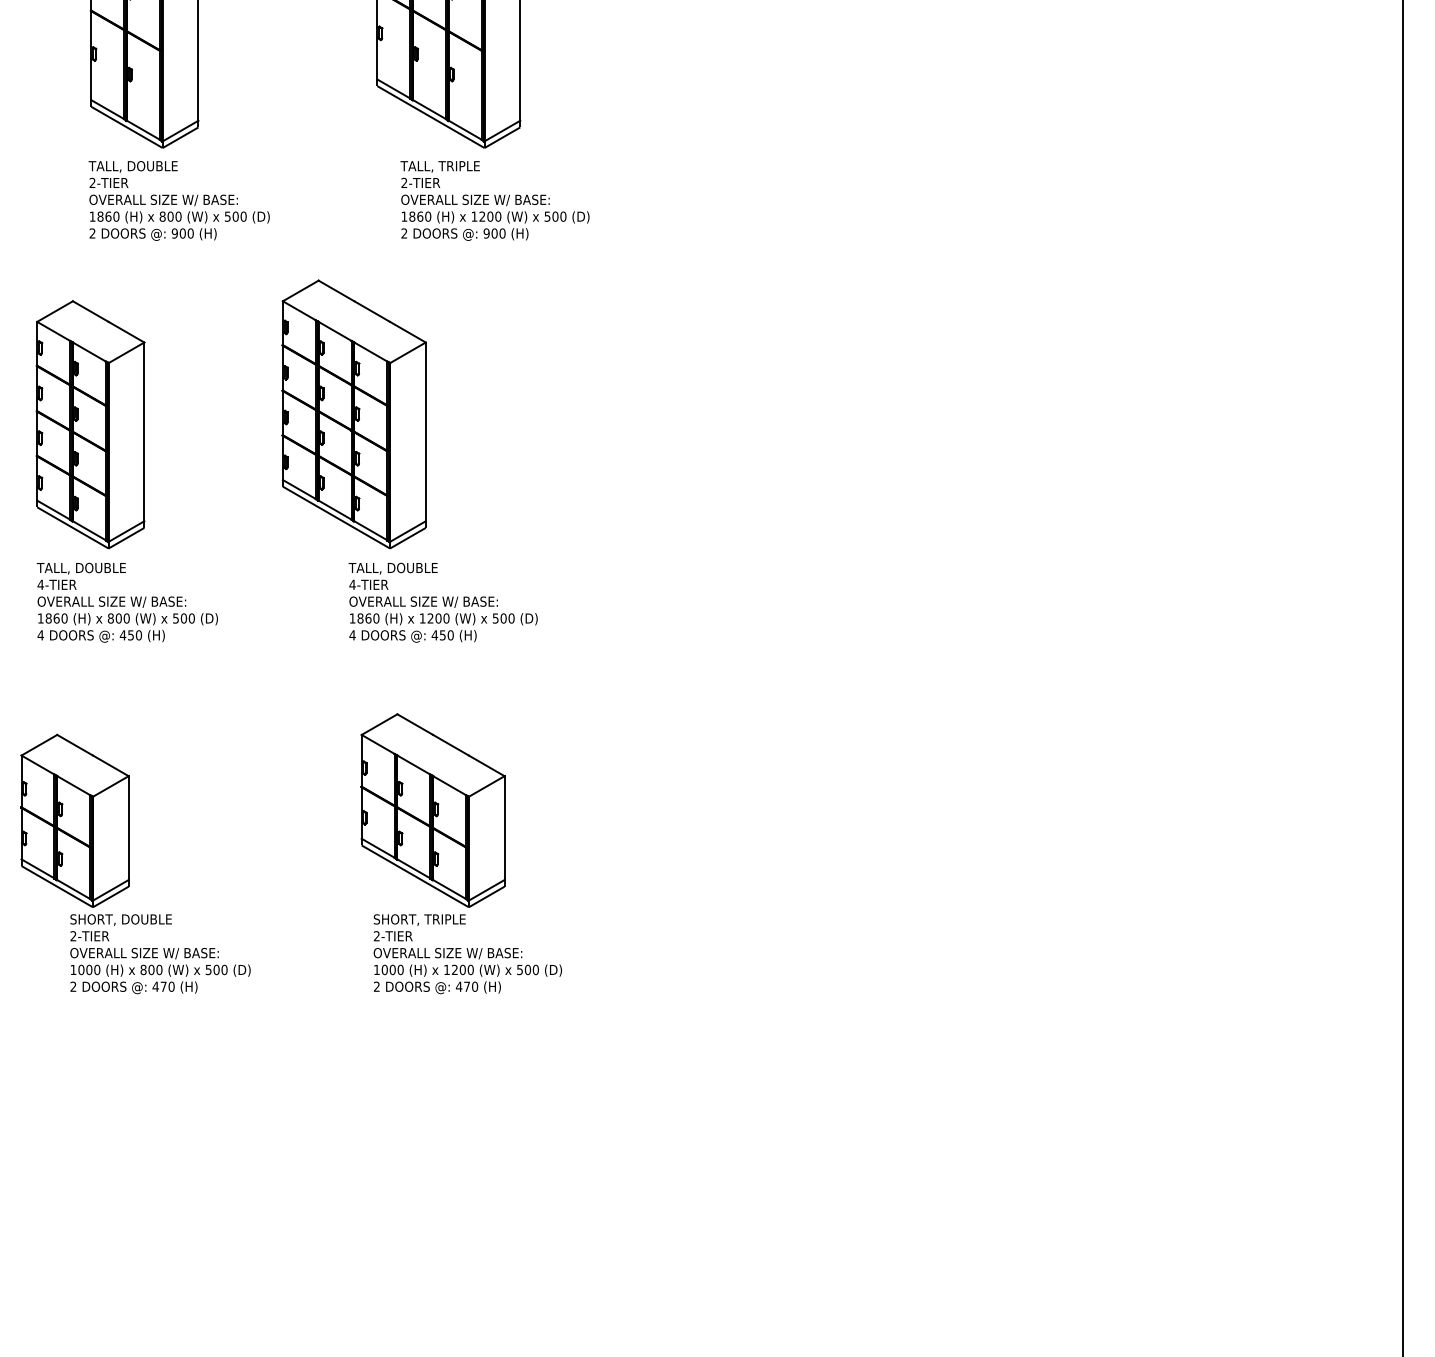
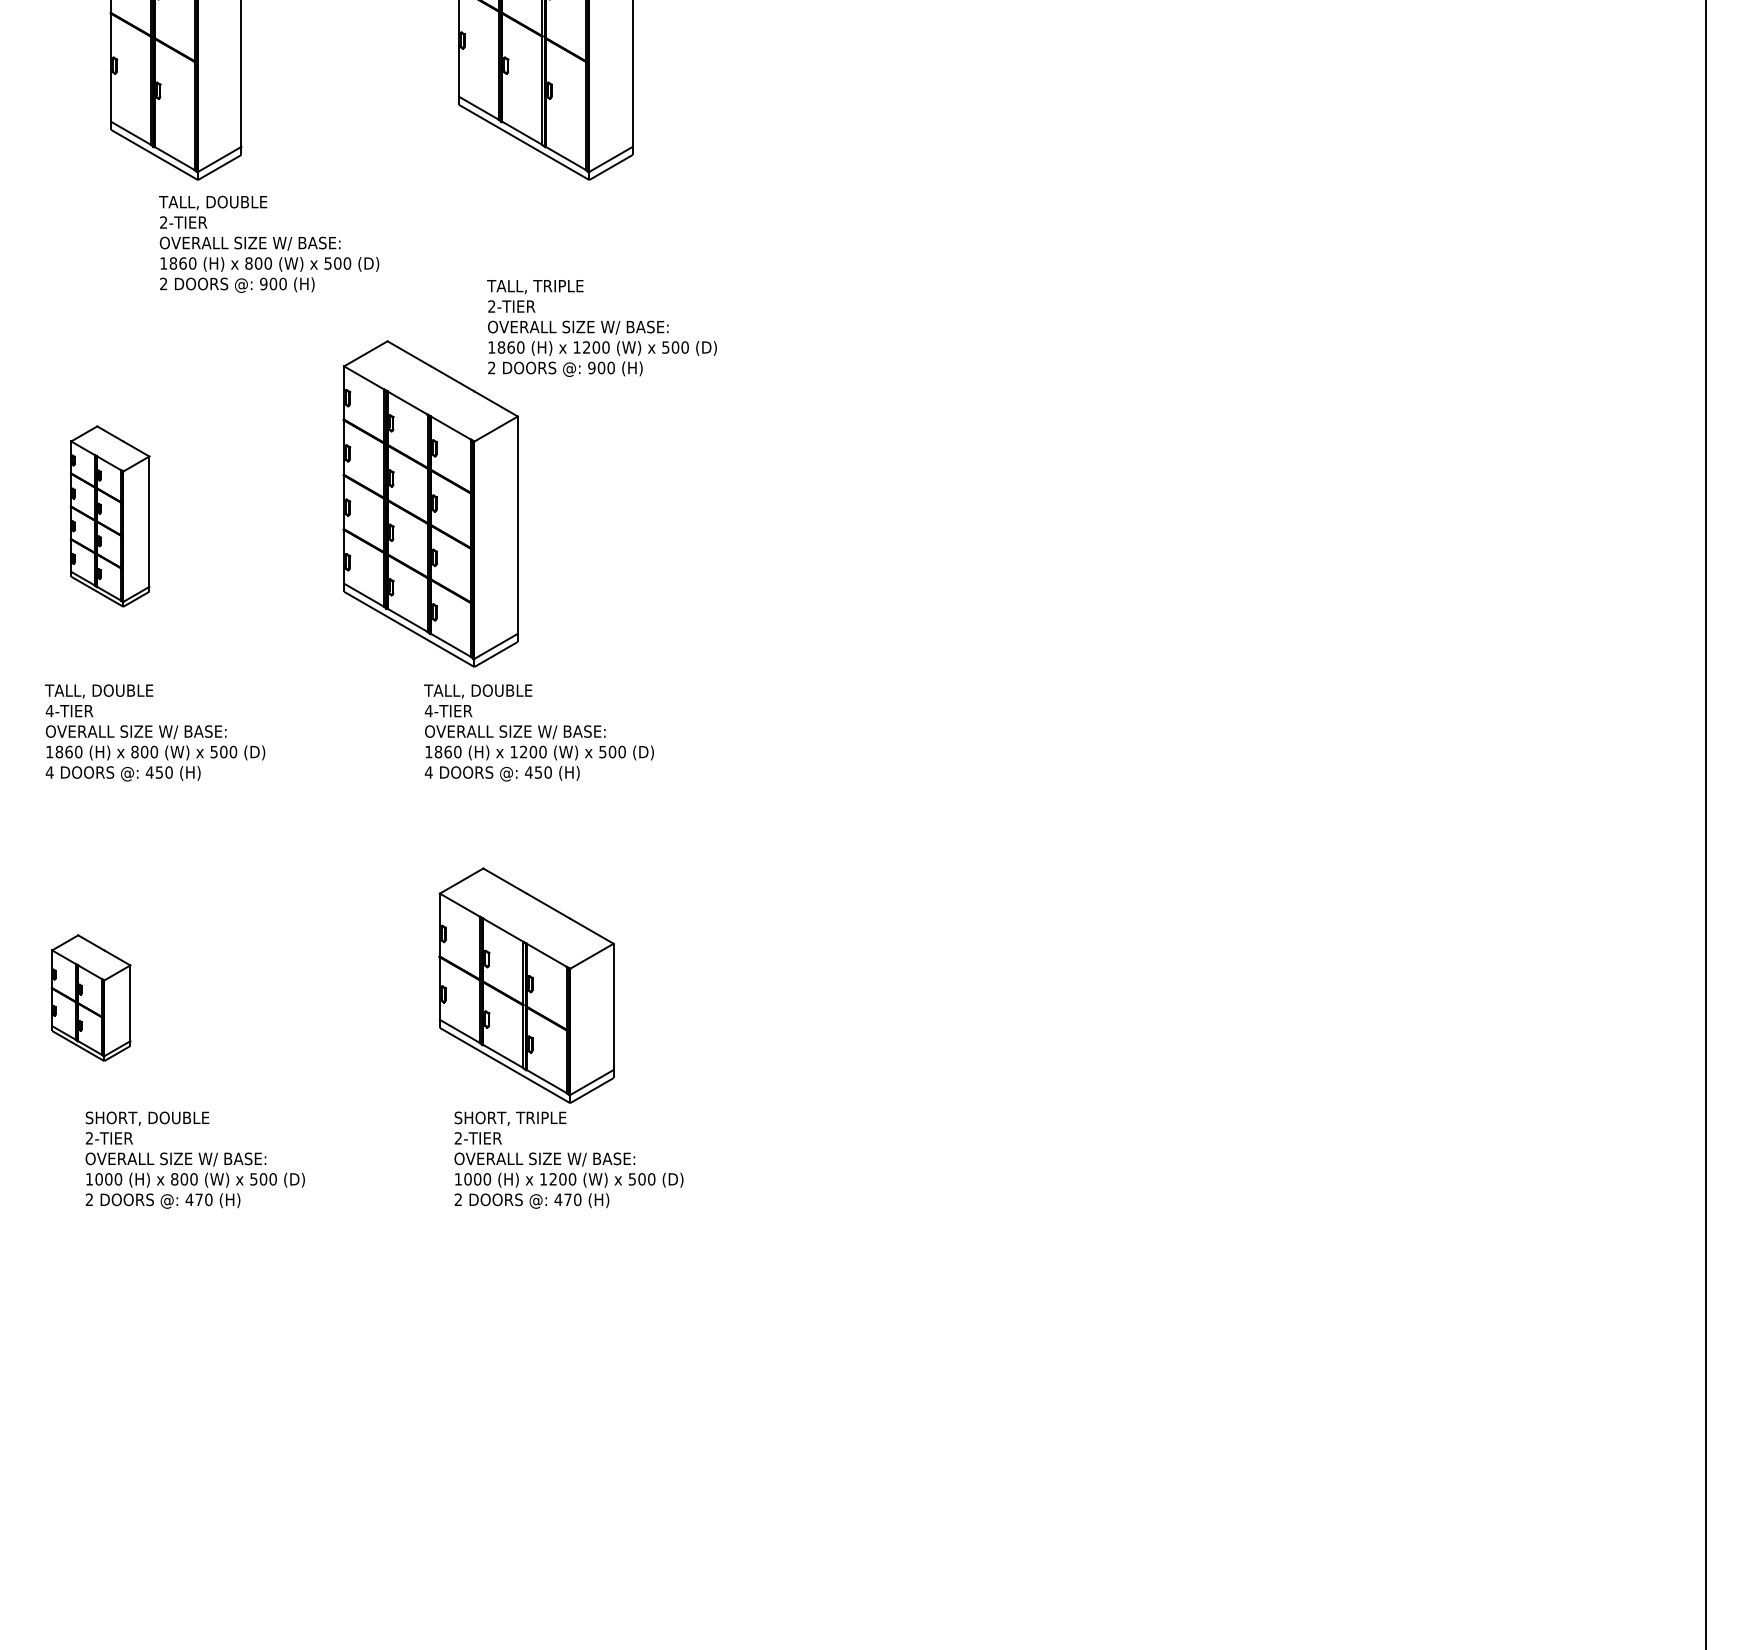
text: (179, 200) -> (269, 243), moved
text: (494, 201) -> (601, 328), moved
part: (89, 424) -> (109, 516), size x0.6
part: (74, 820) -> (90, 997), size x0.6

